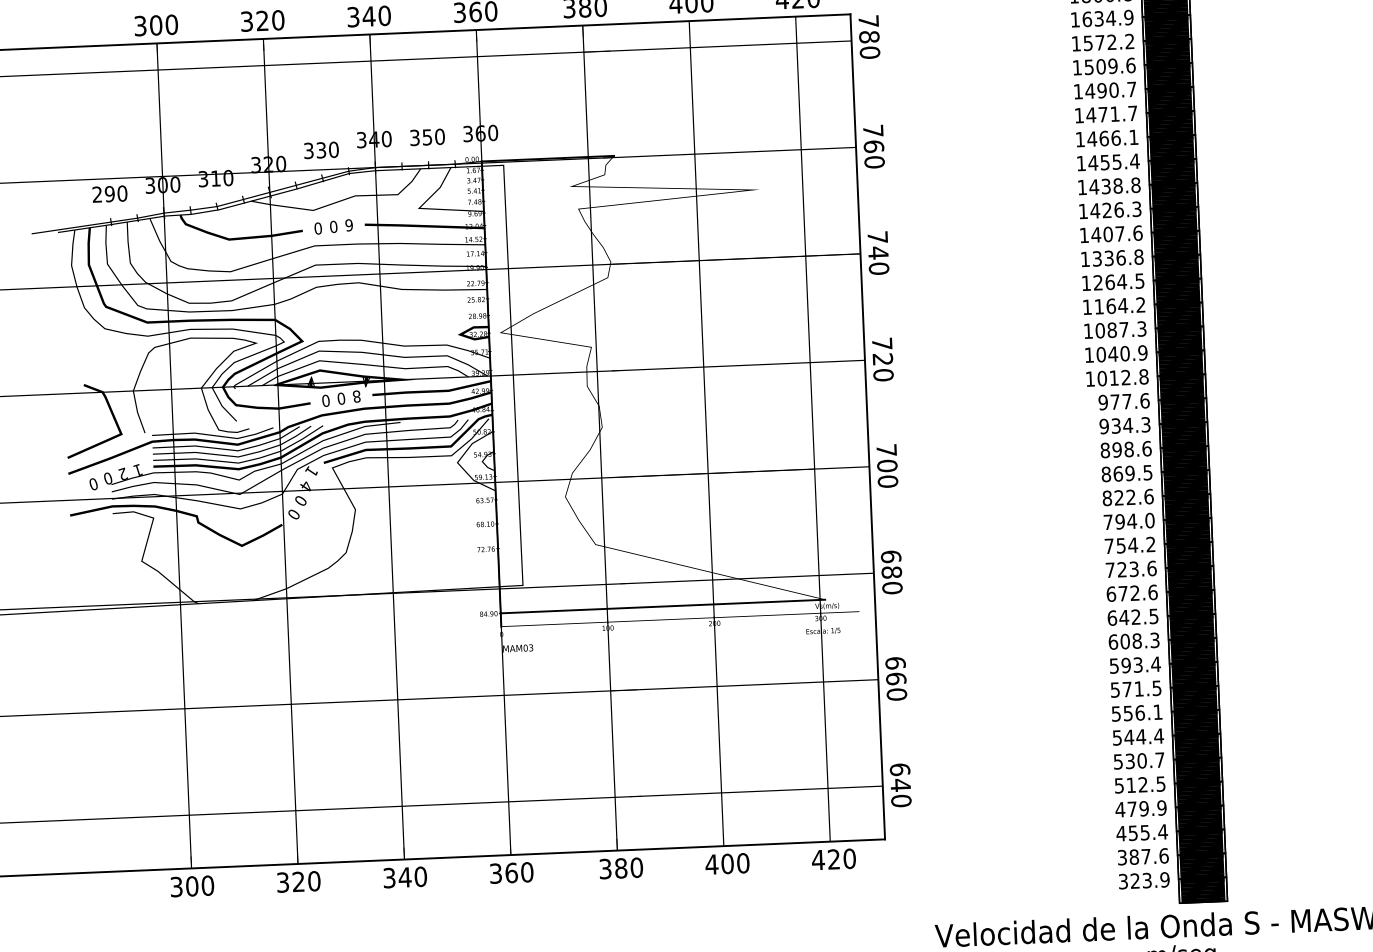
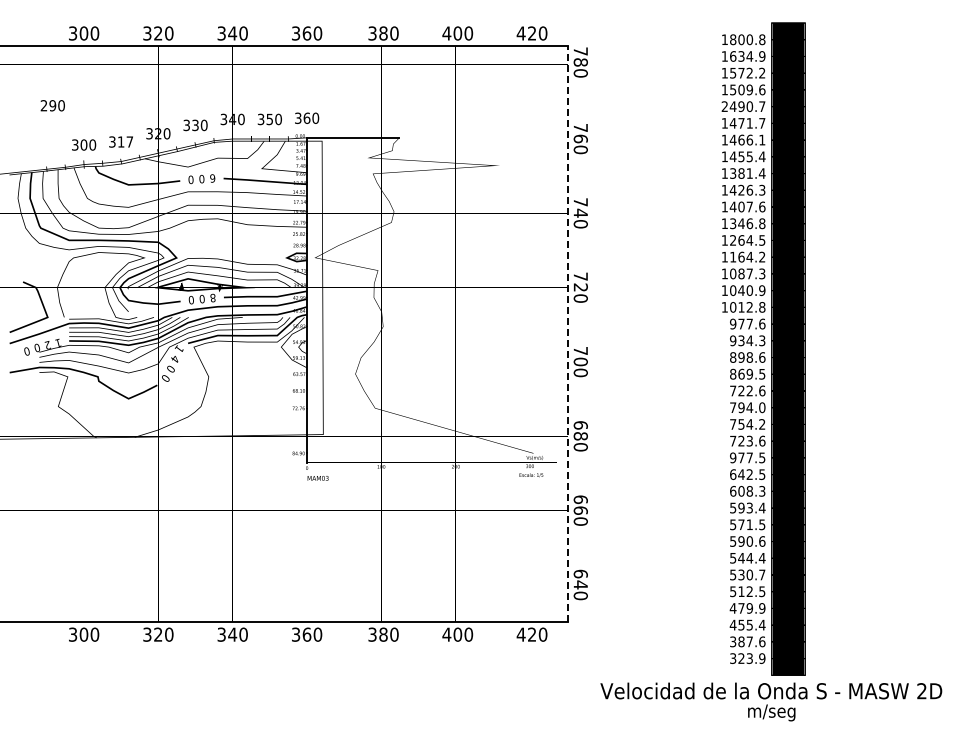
text: (1077, 91) -> (724, 106), 1490.7 -> 2490.7
text: (227, 177) -> (129, 141), 310 -> 317
text: (1114, 186) -> (747, 173), 1438.8 -> 1381.4
text: (109, 193) -> (52, 105), moved
text: (1109, 258) -> (741, 223), 1336.8 -> 1346.8
line: (867, 425) -> (568, 333), solid -> dashed
text: (1107, 497) -> (733, 390), 822.6 -> 722.6
text: (1131, 592) -> (747, 457), 672.6 -> 977.5
line: (663, 606) -> (420, 453), removed
text: (1142, 712) -> (751, 541), 556.1 -> 590.6

